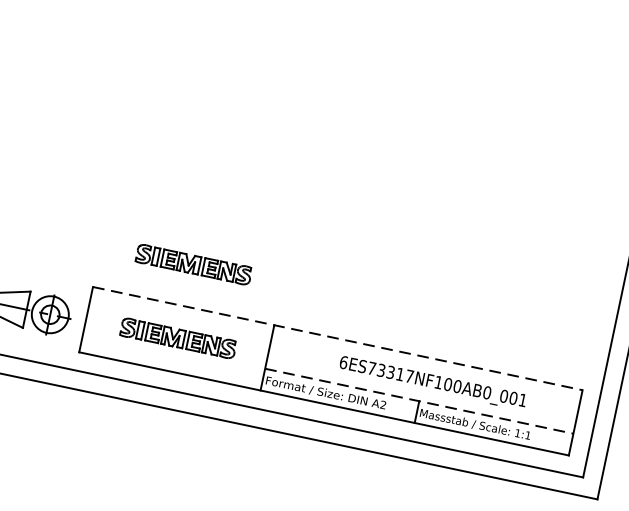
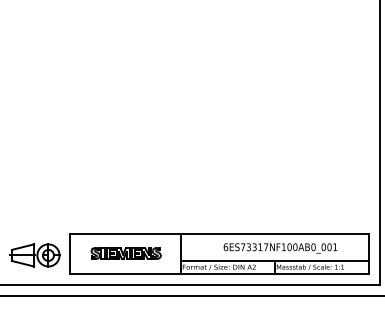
part: (192, 264) -> (125, 208), removed
line: (338, 337) -> (219, 233), dashed -> solid
line: (420, 401) -> (275, 260), dashed -> solid

